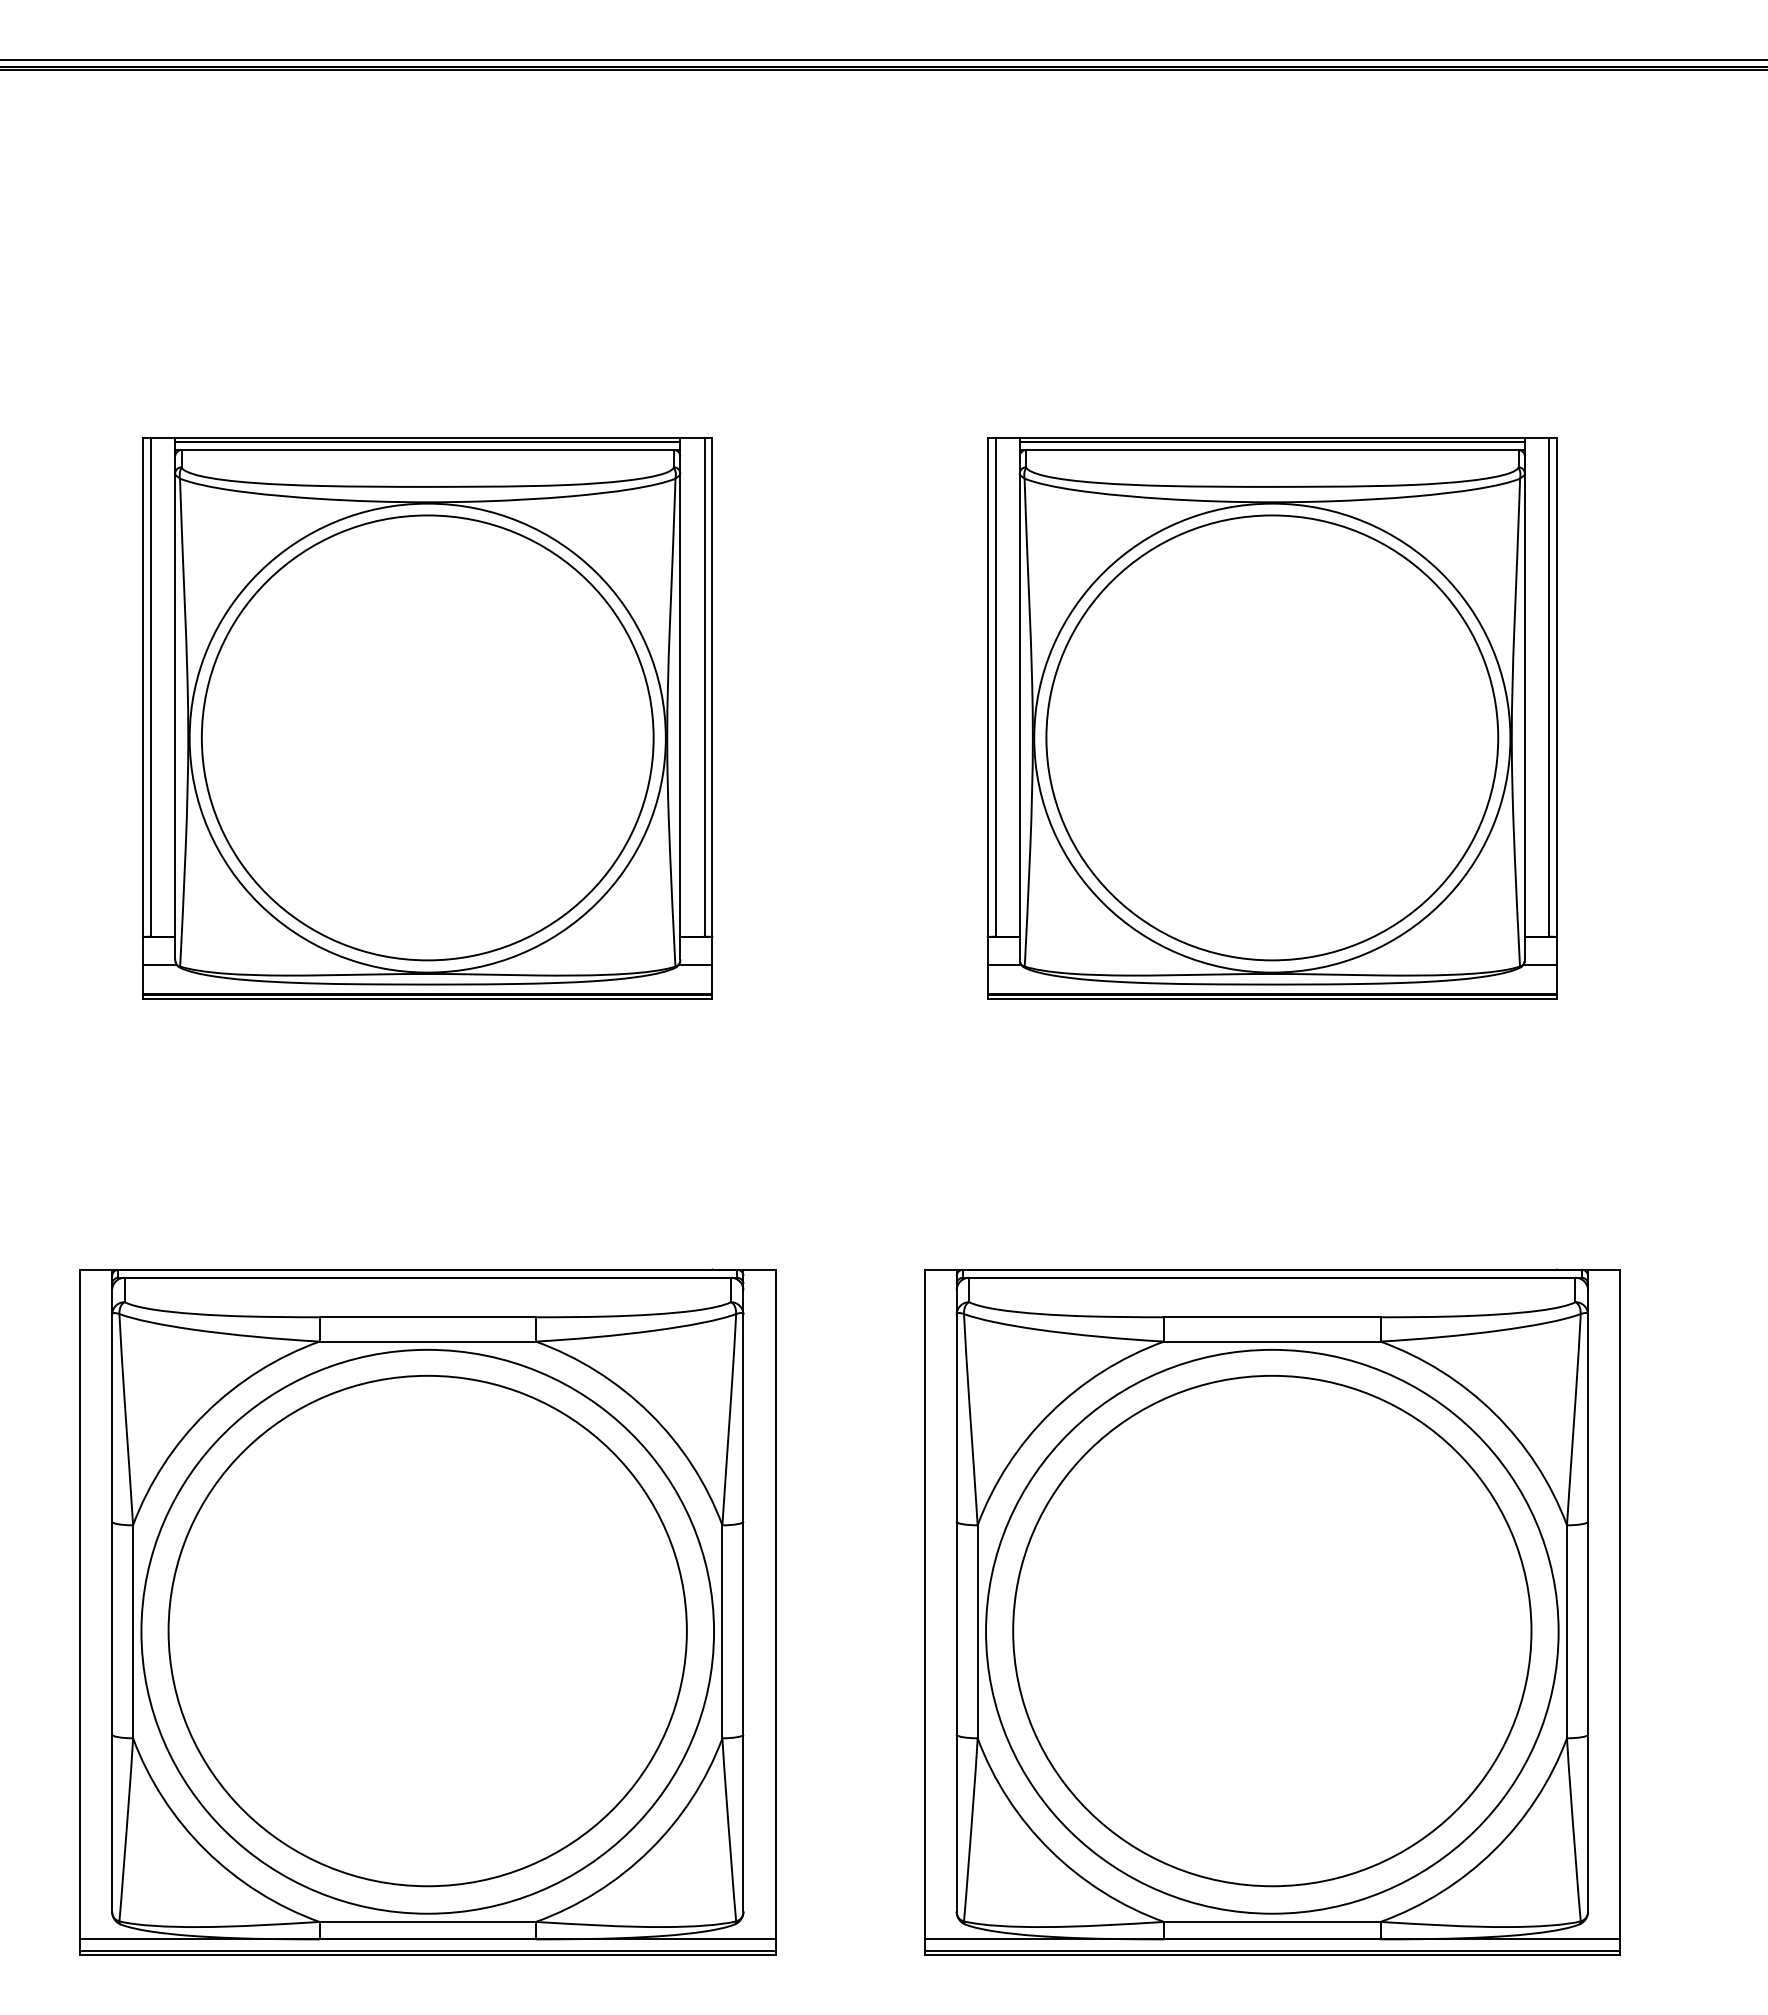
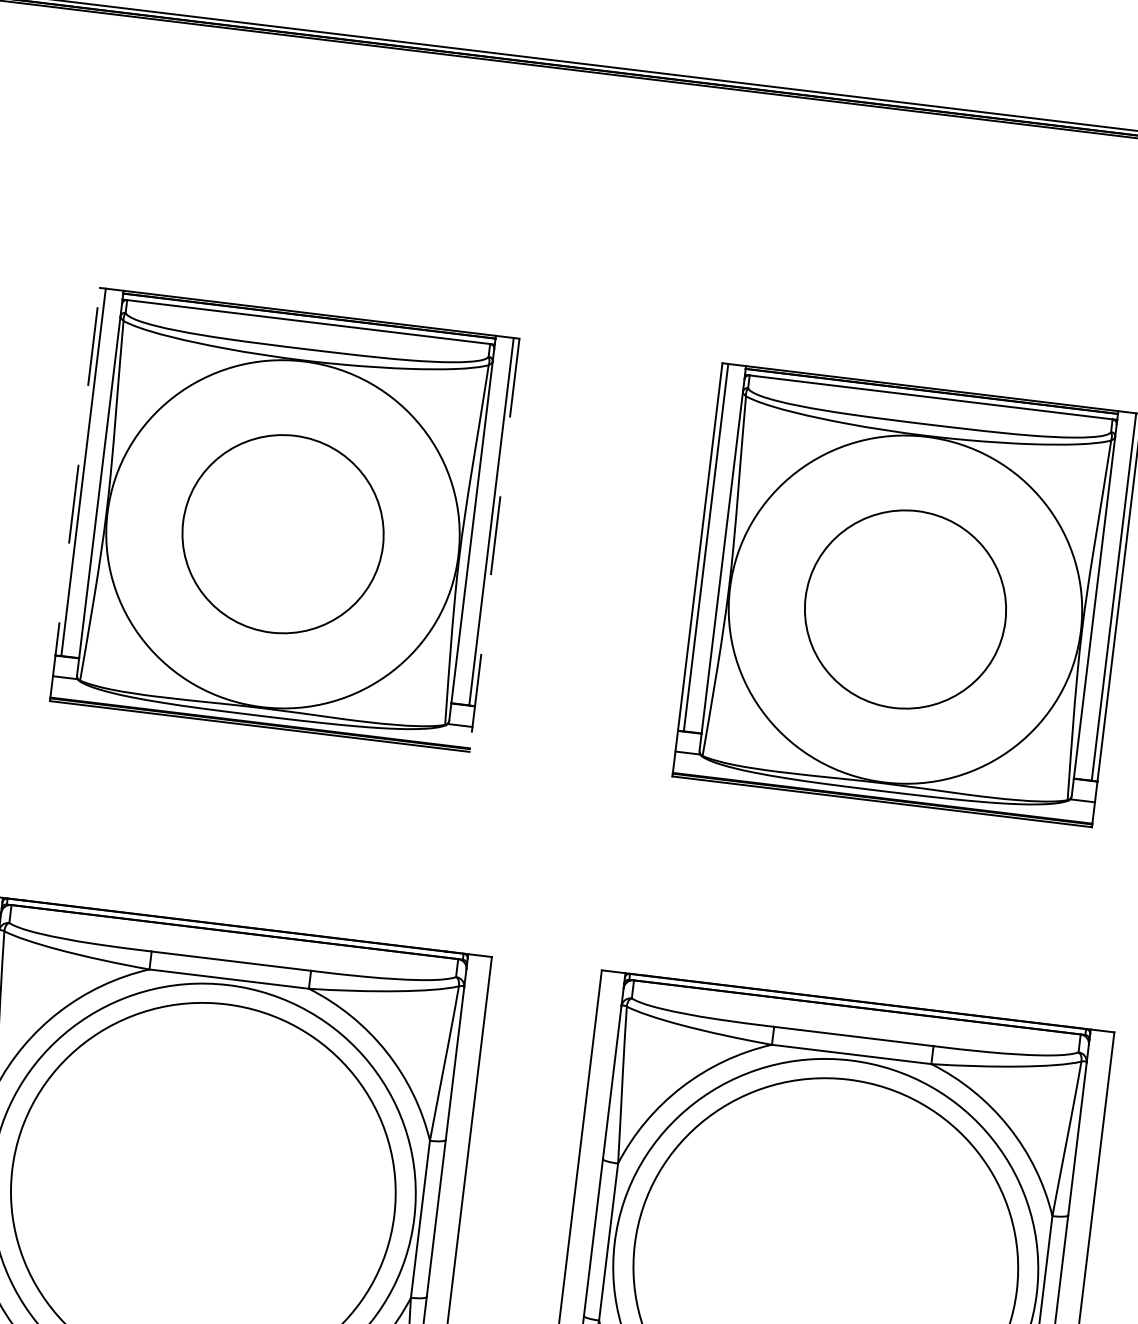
line: (143, 718) -> (75, 494), solid -> dashed
line: (712, 719) -> (494, 545), solid -> dashed
part: (427, 737) -> (282, 533), size x0.6
part: (1272, 737) -> (905, 609), size x0.6

